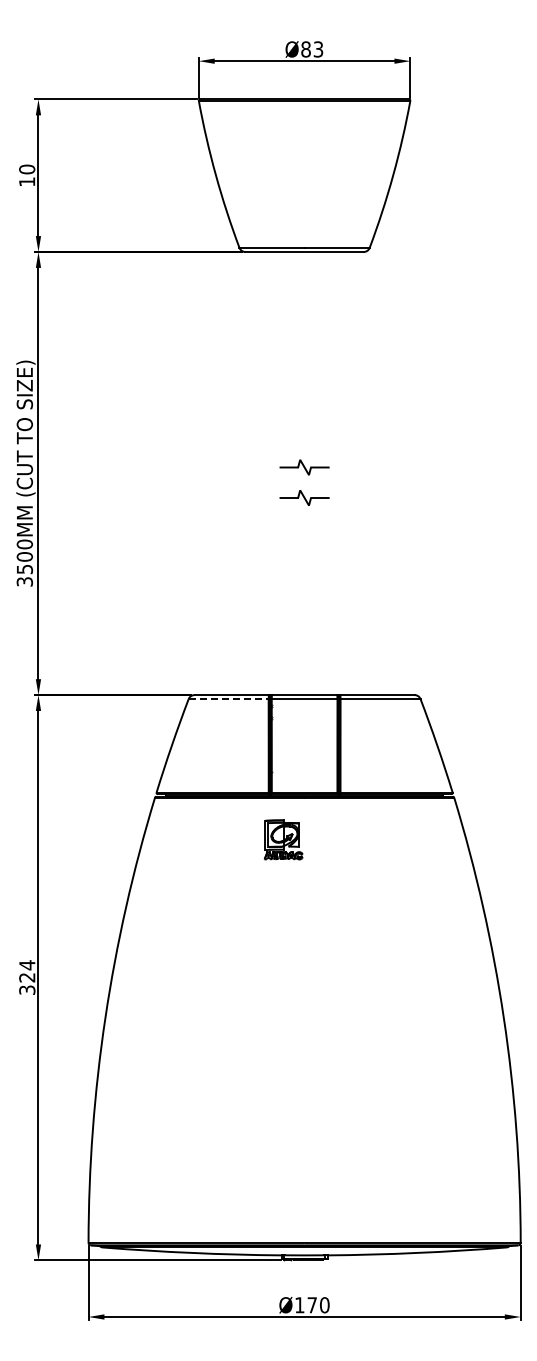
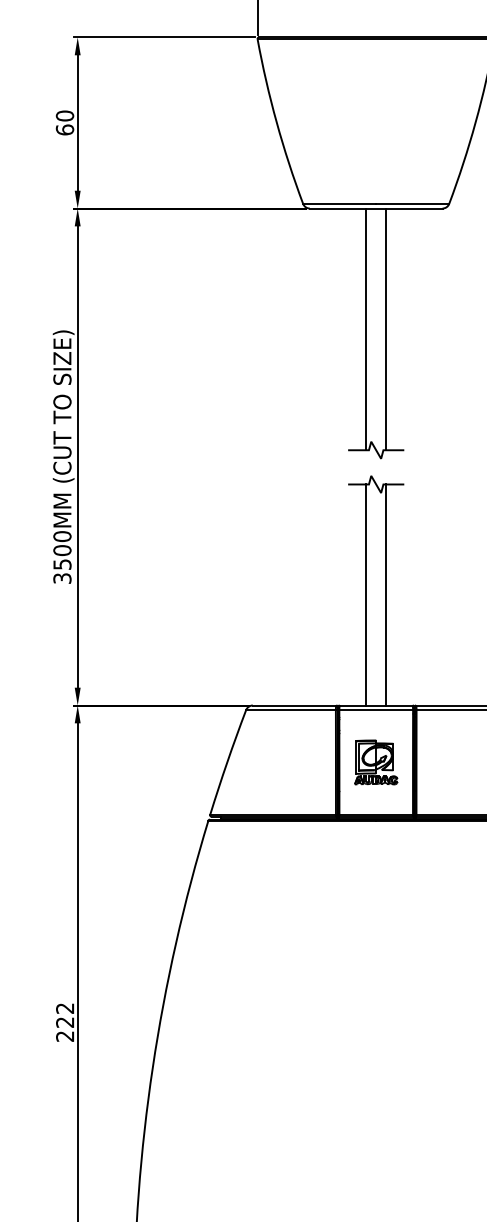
text: (27, 181) -> (65, 129), 10 -> 60
line: (295, 359) -> (365, 329), added
line: (313, 359) -> (386, 329), added
line: (295, 596) -> (365, 594), added
line: (313, 596) -> (386, 594), added
line: (228, 699) -> (290, 710), dashed -> solid
part: (283, 839) -> (376, 762), moved
text: (27, 977) -> (65, 1022), 324 -> 222

